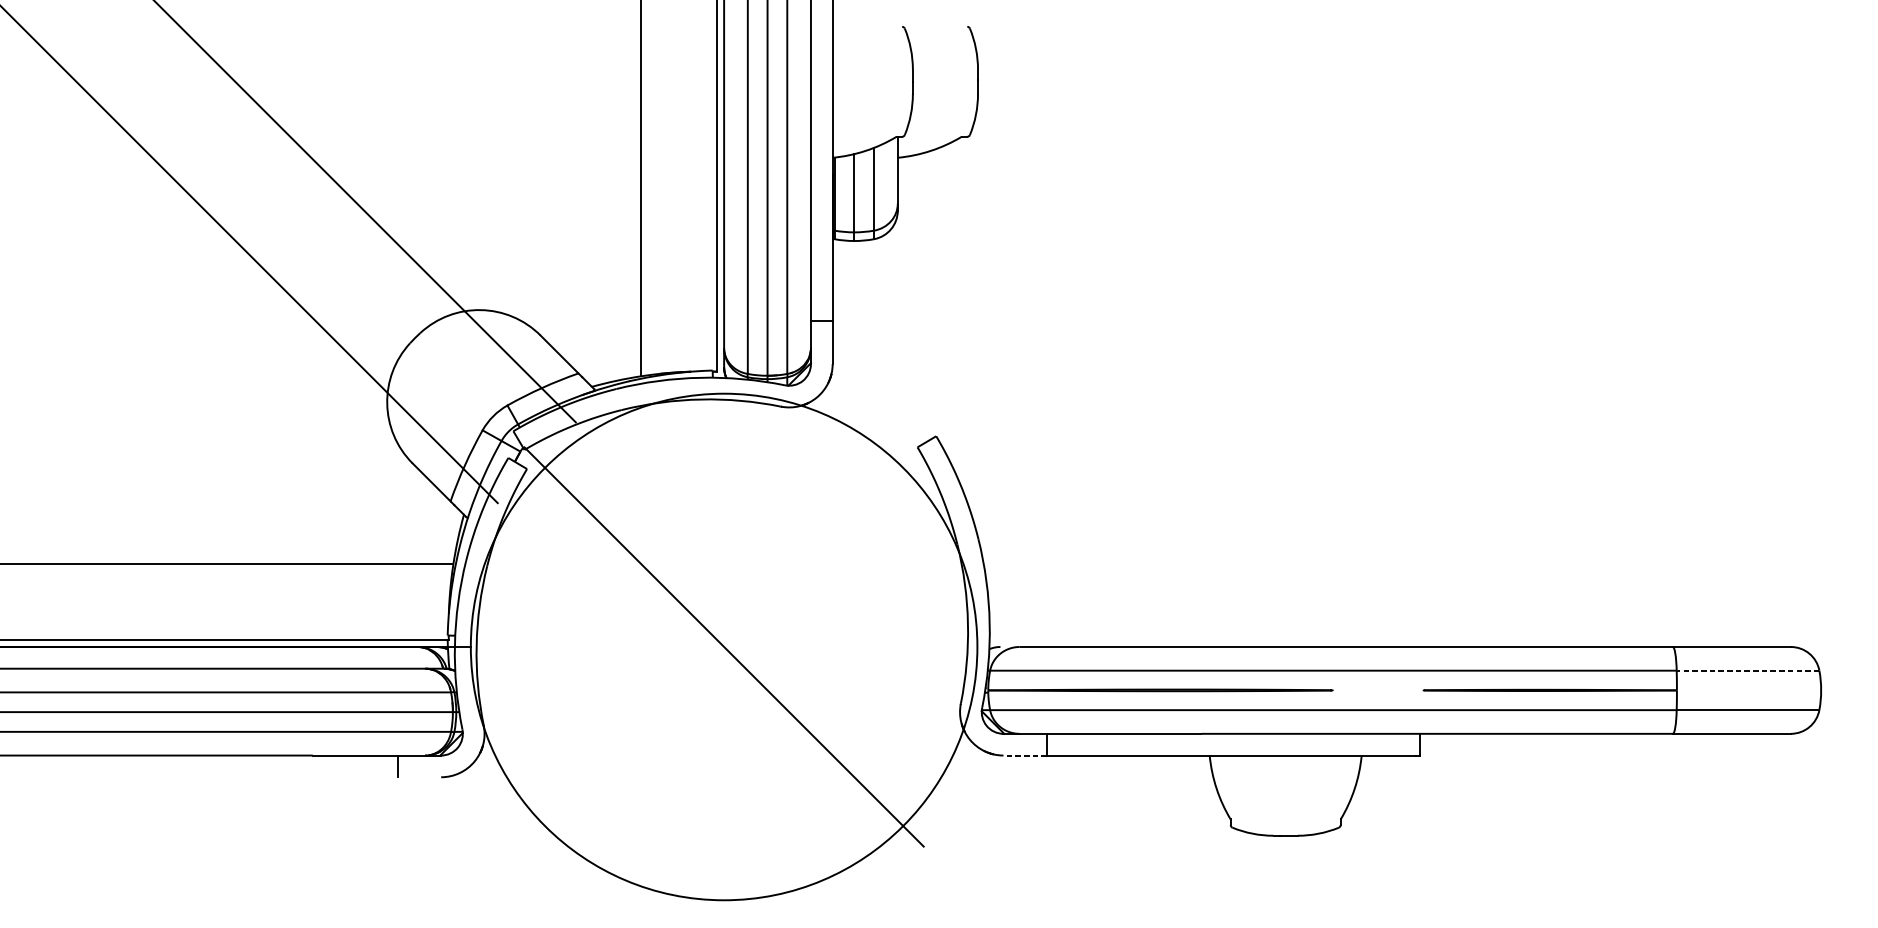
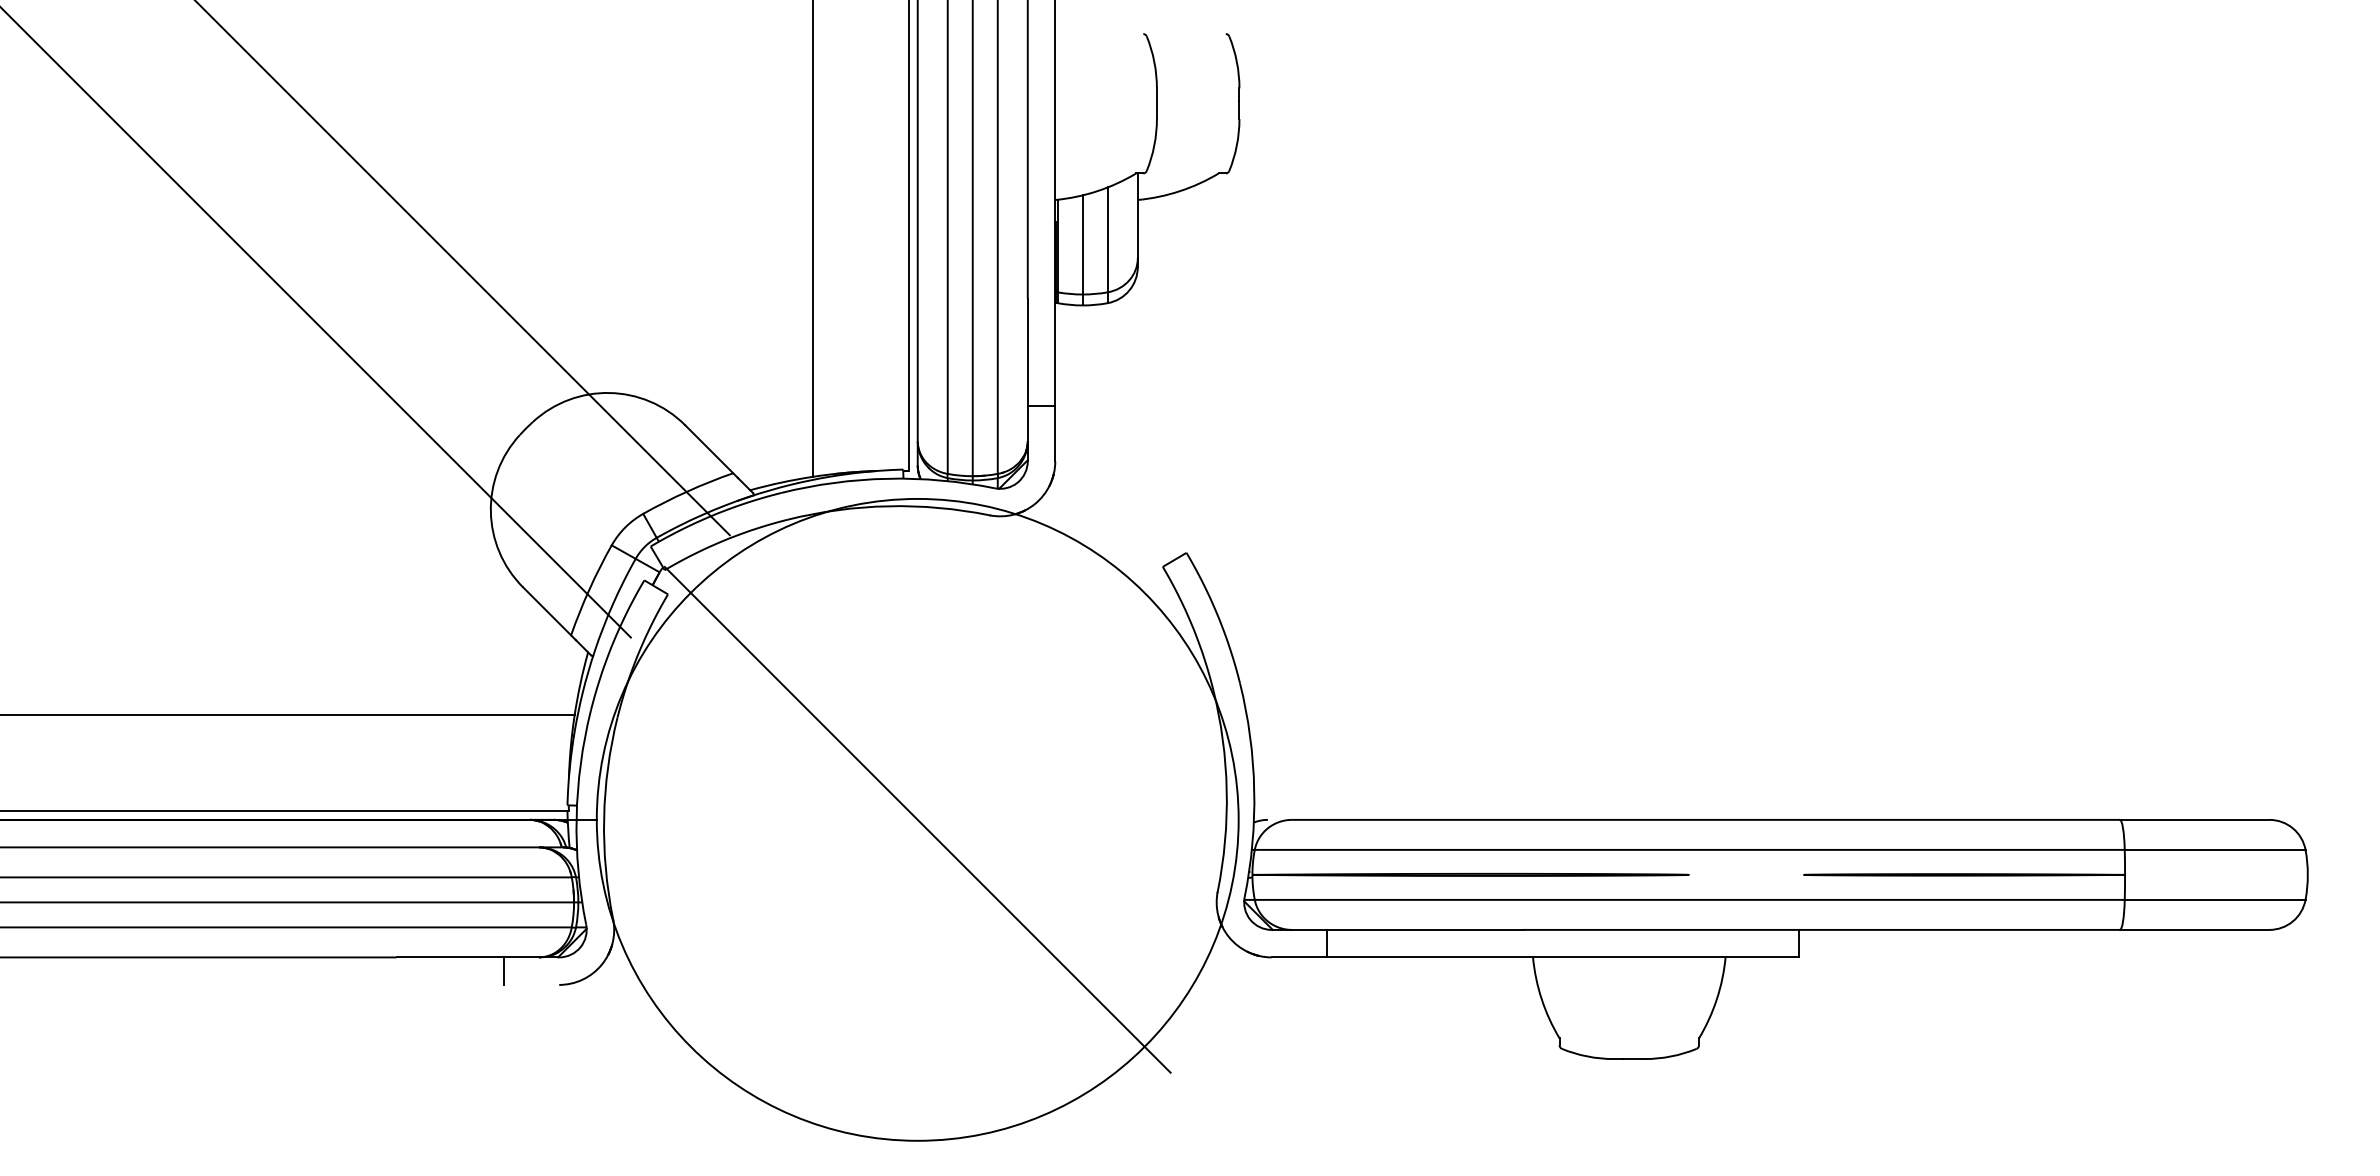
line: (1747, 670) -> (2214, 849), dashed -> solid
line: (1025, 755) -> (1299, 957), dashed -> solid

